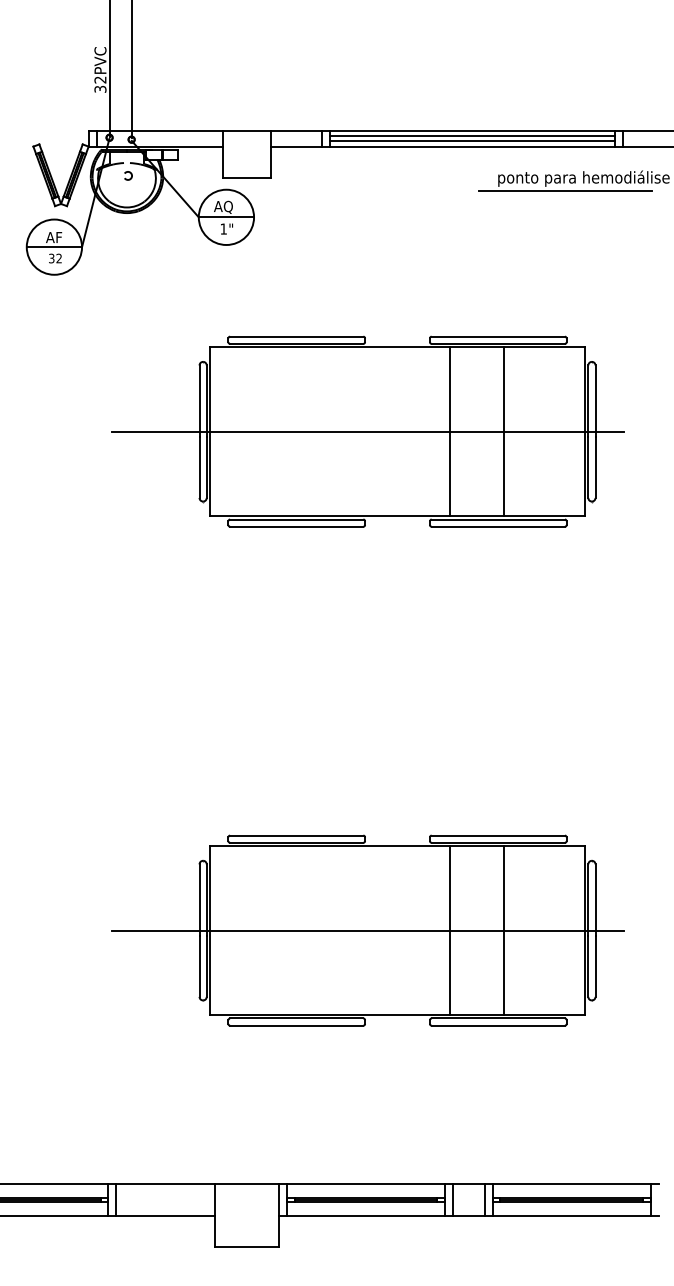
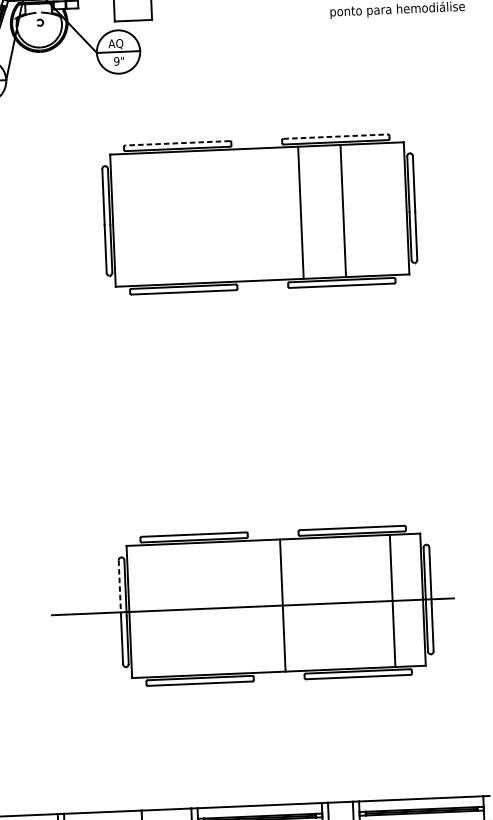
line: (565, 190) -> (383, 19), removed
text: (223, 228) -> (116, 60), 1" -> 9"
line: (296, 336) -> (177, 143), solid -> dashed
line: (498, 336) -> (335, 136), solid -> dashed
line: (367, 431) -> (236, 215), removed
line: (199, 900) -> (119, 588), solid -> dashed
line: (449, 930) -> (282, 605), moved
line: (503, 930) -> (392, 600), moved

